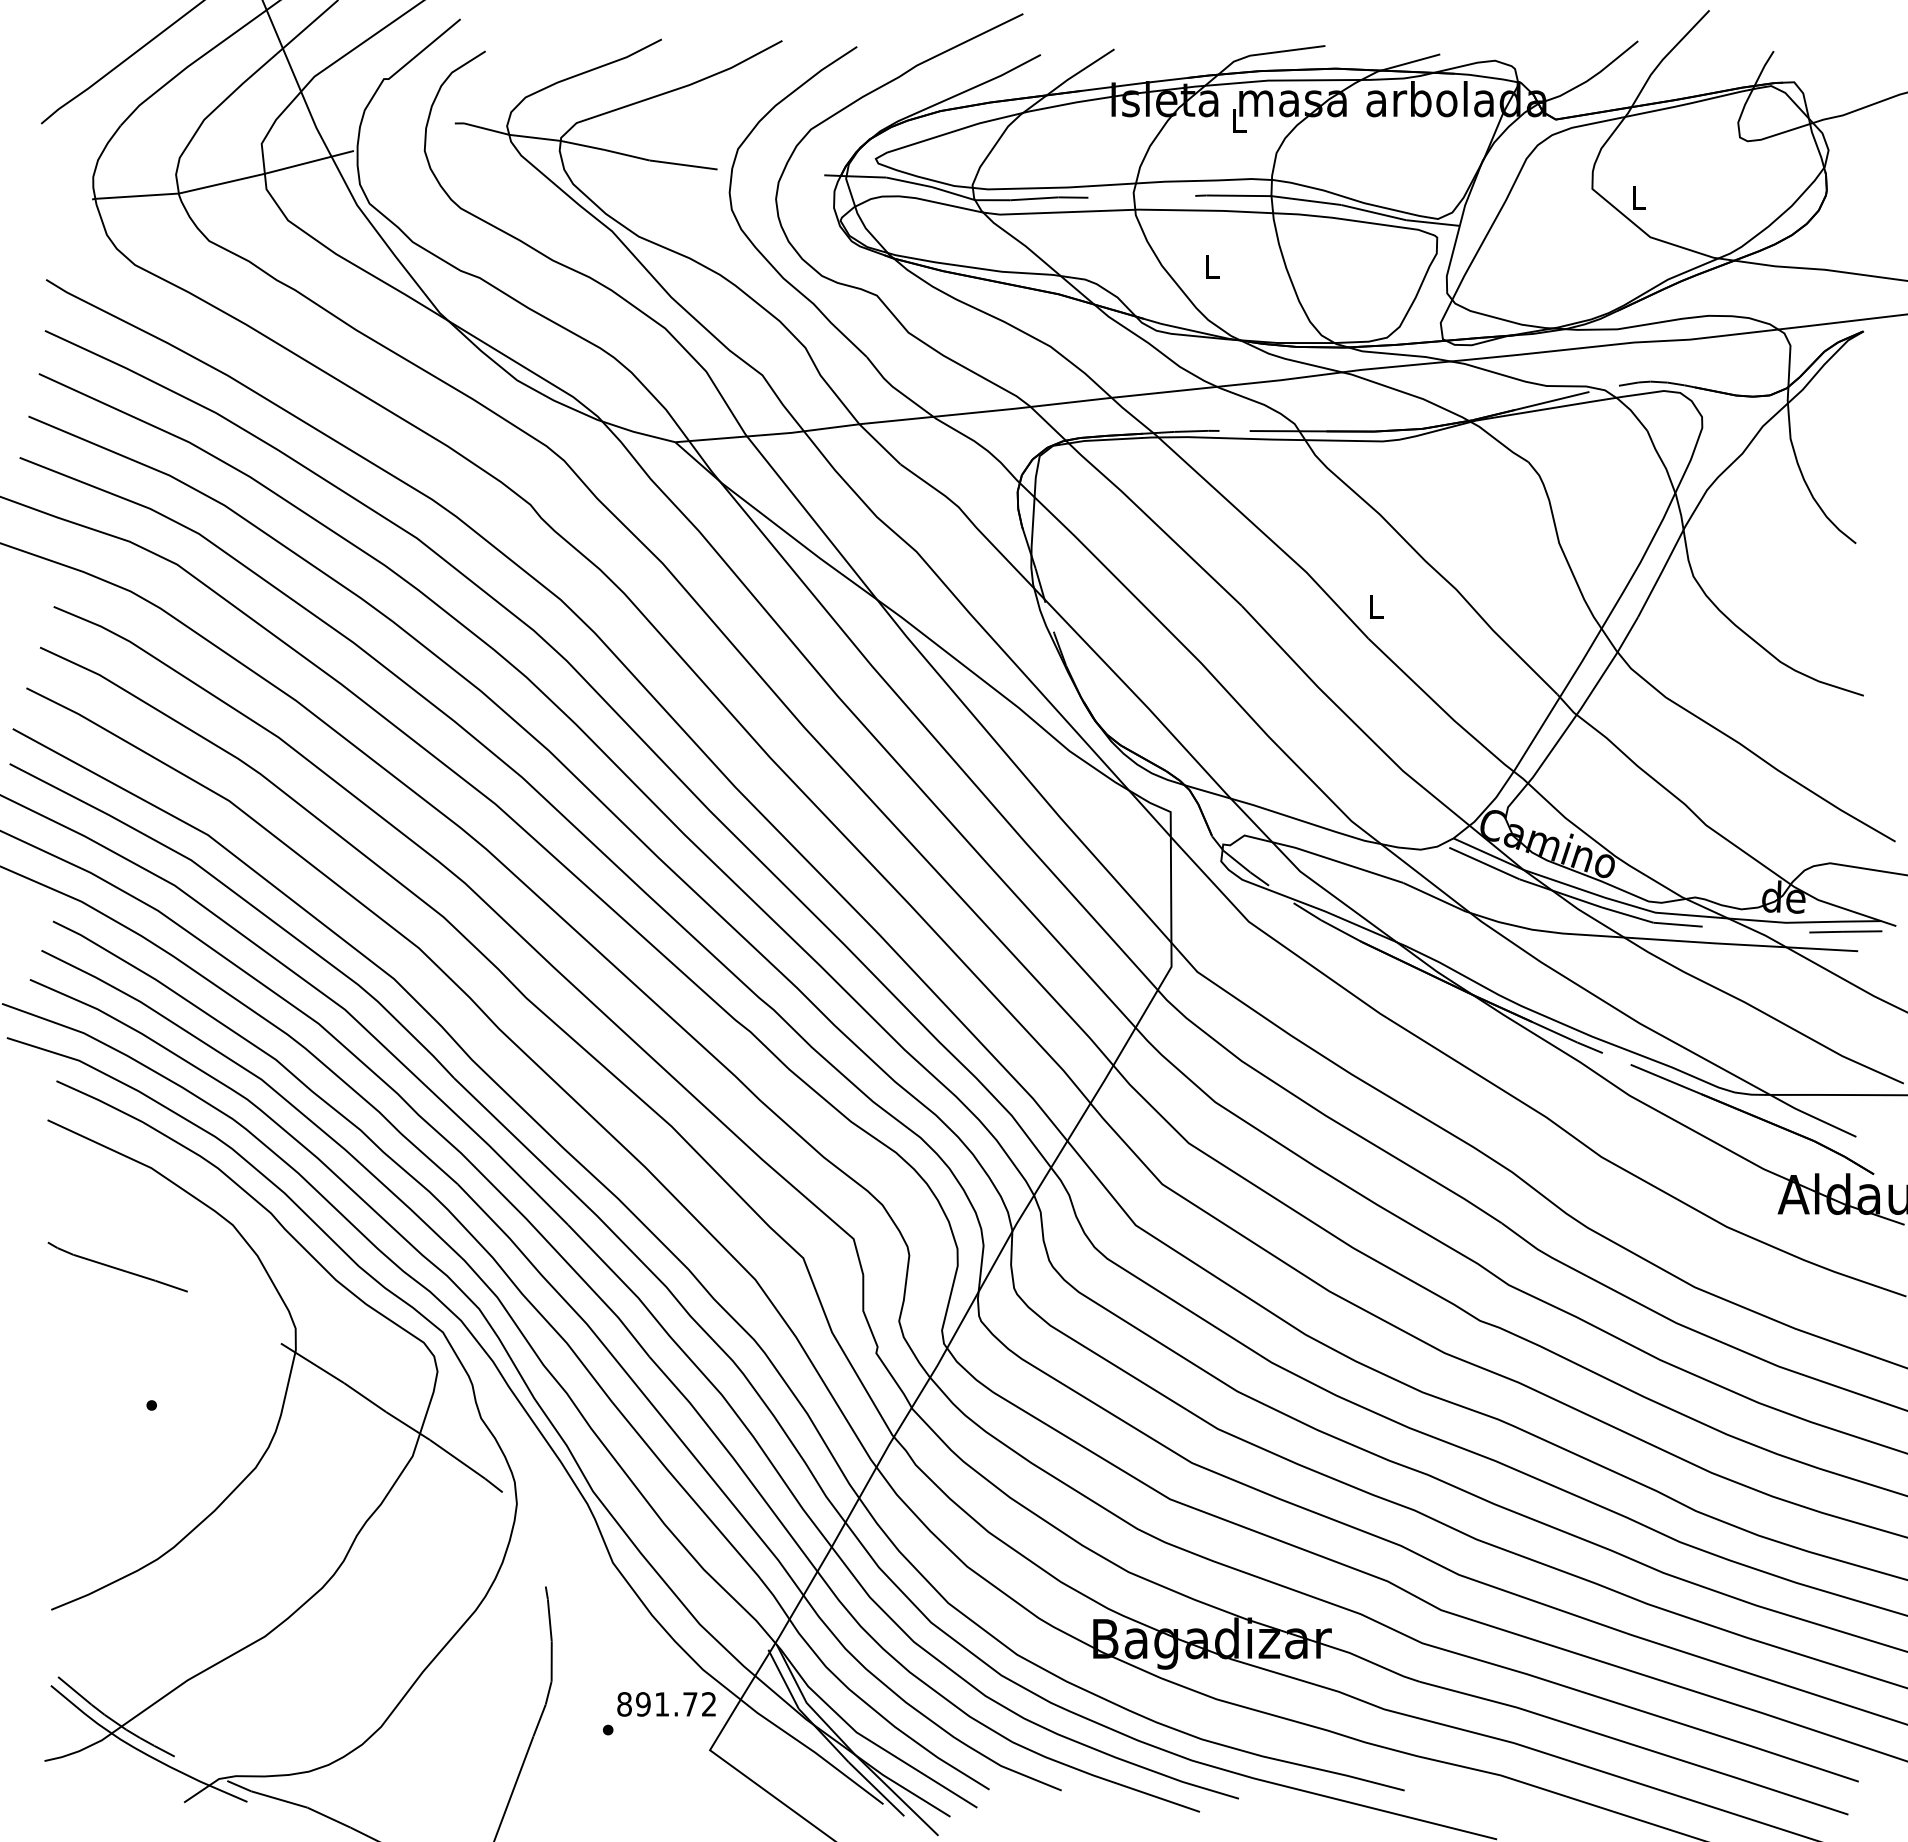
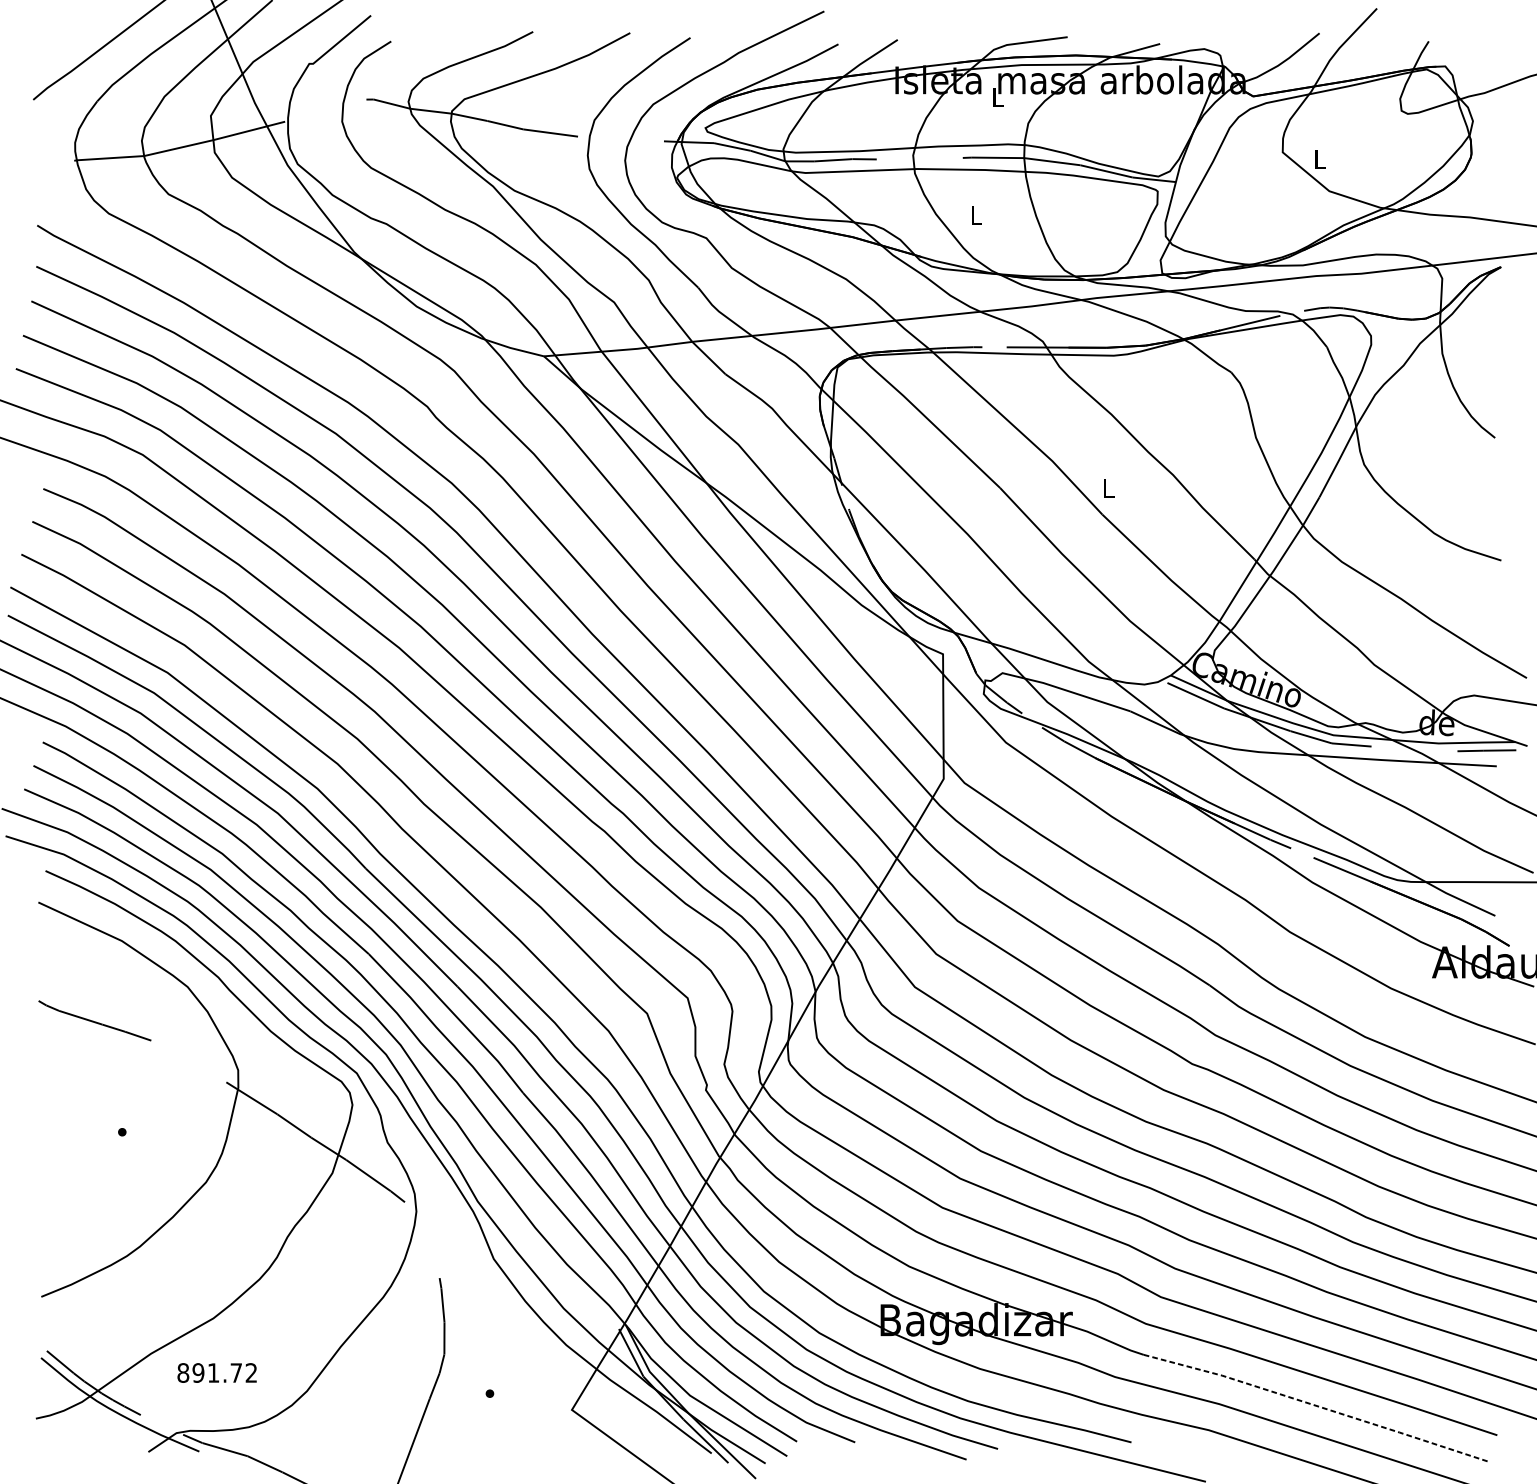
text: (666, 1704) -> (217, 1373), moved
line: (1634, 1745) -> (1316, 1406), solid -> dashed

